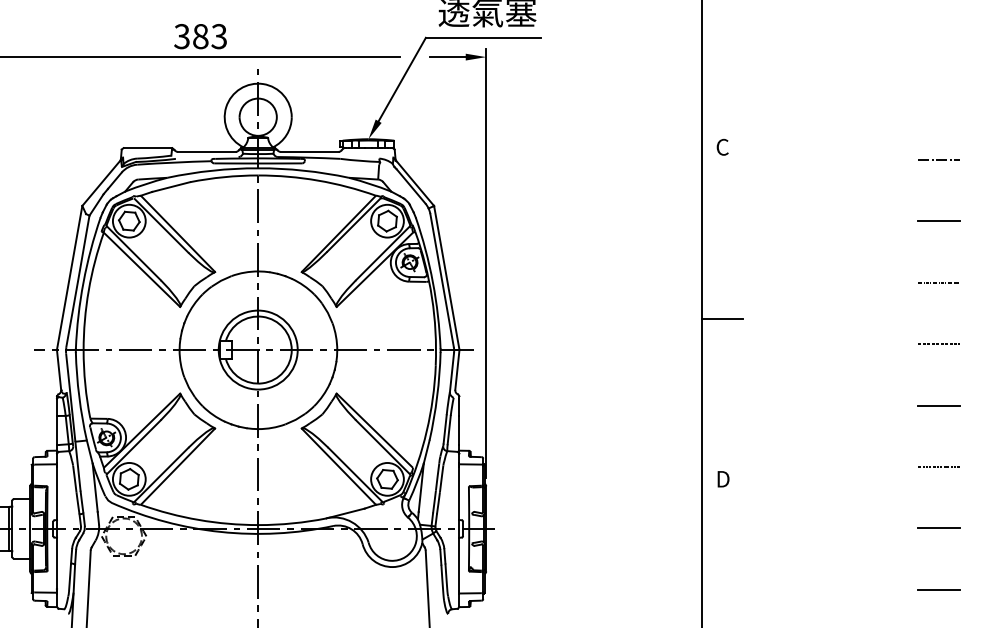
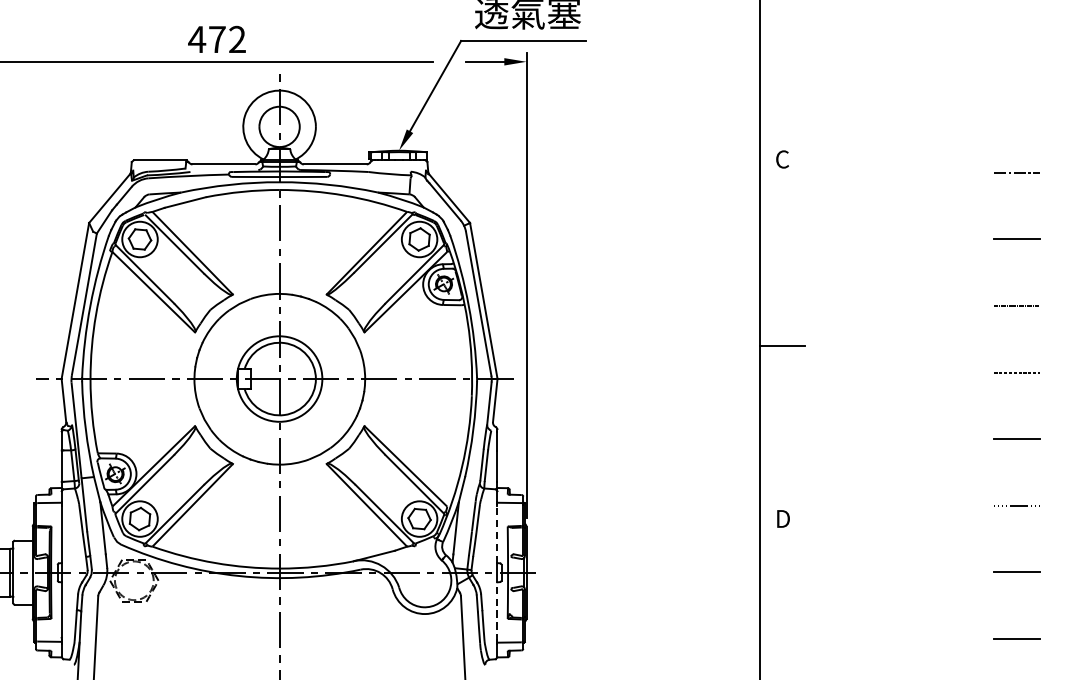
text: (200, 36) -> (217, 39), 383 -> 472
line: (459, 492) -> (497, 533), solid -> dashed
line: (459, 564) -> (497, 611), solid -> dashed

